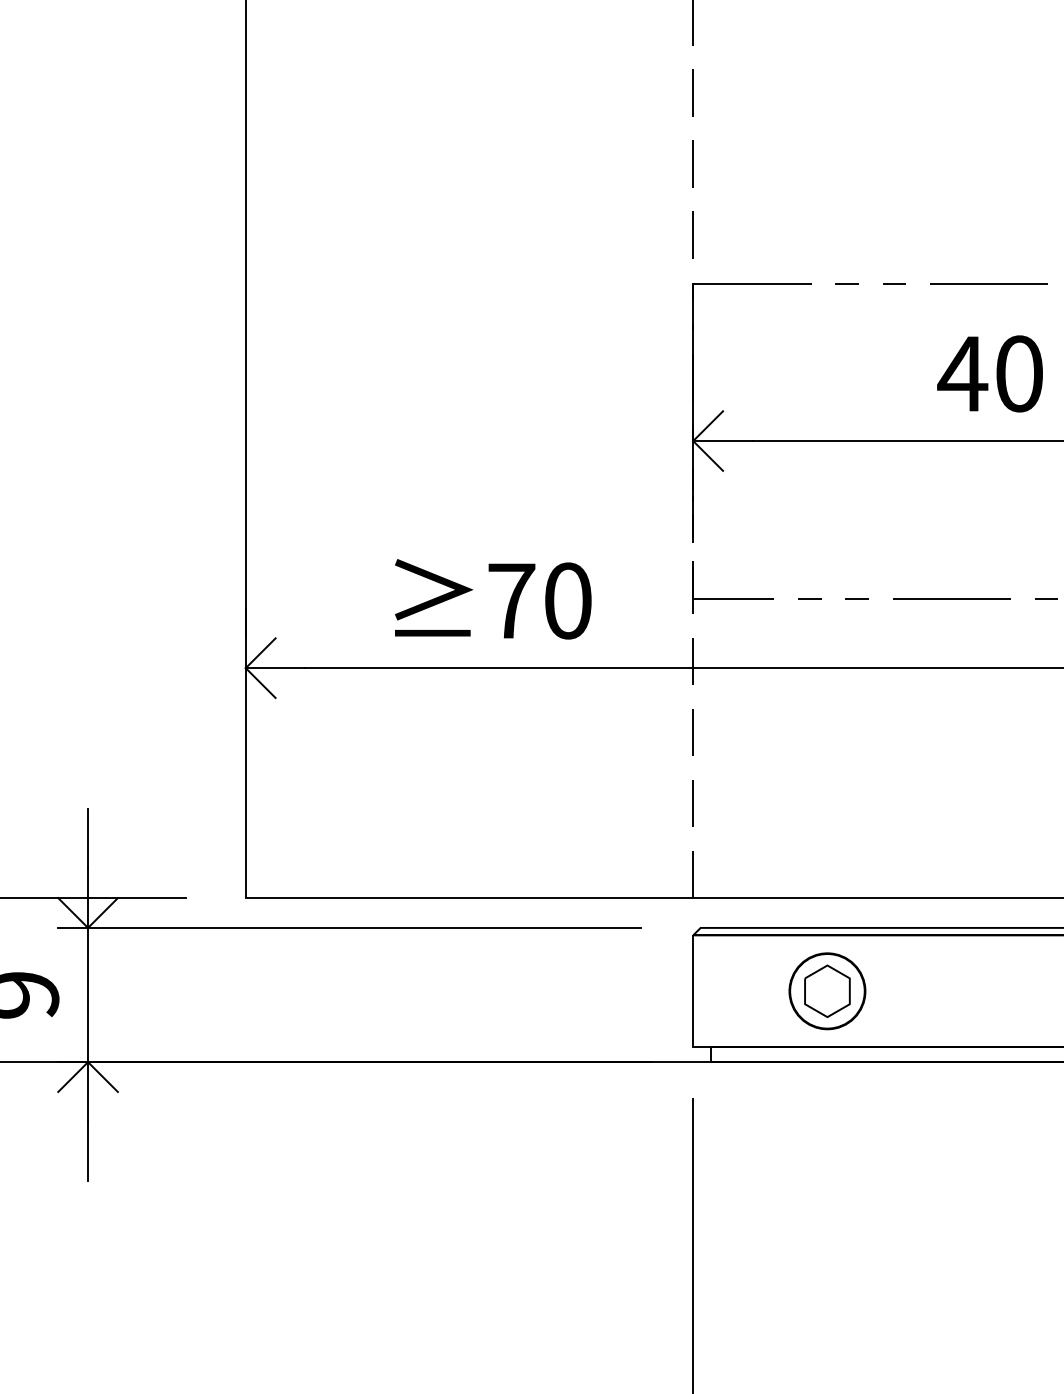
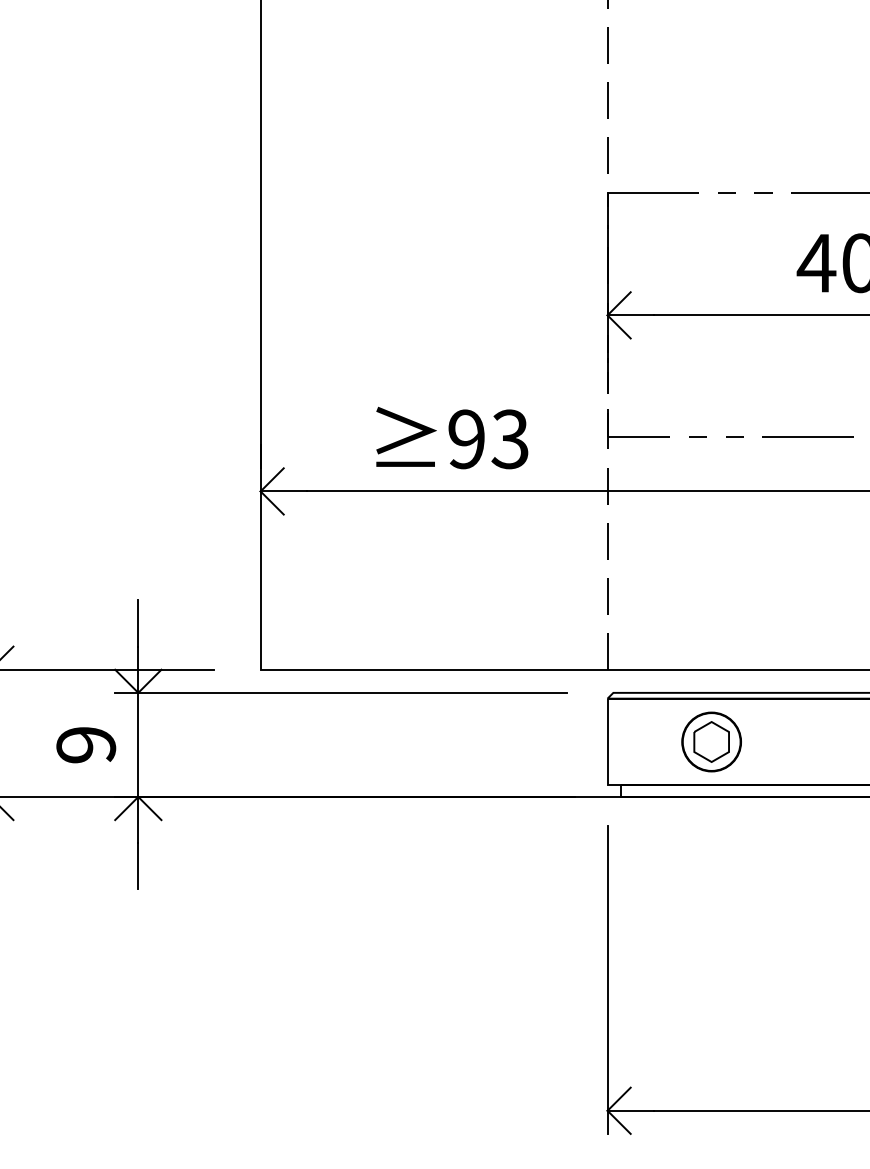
text: (539, 601) -> (488, 439), 70 -> 93

